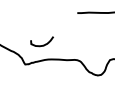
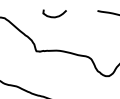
curve: (42, 44) -> (54, 16), moved

